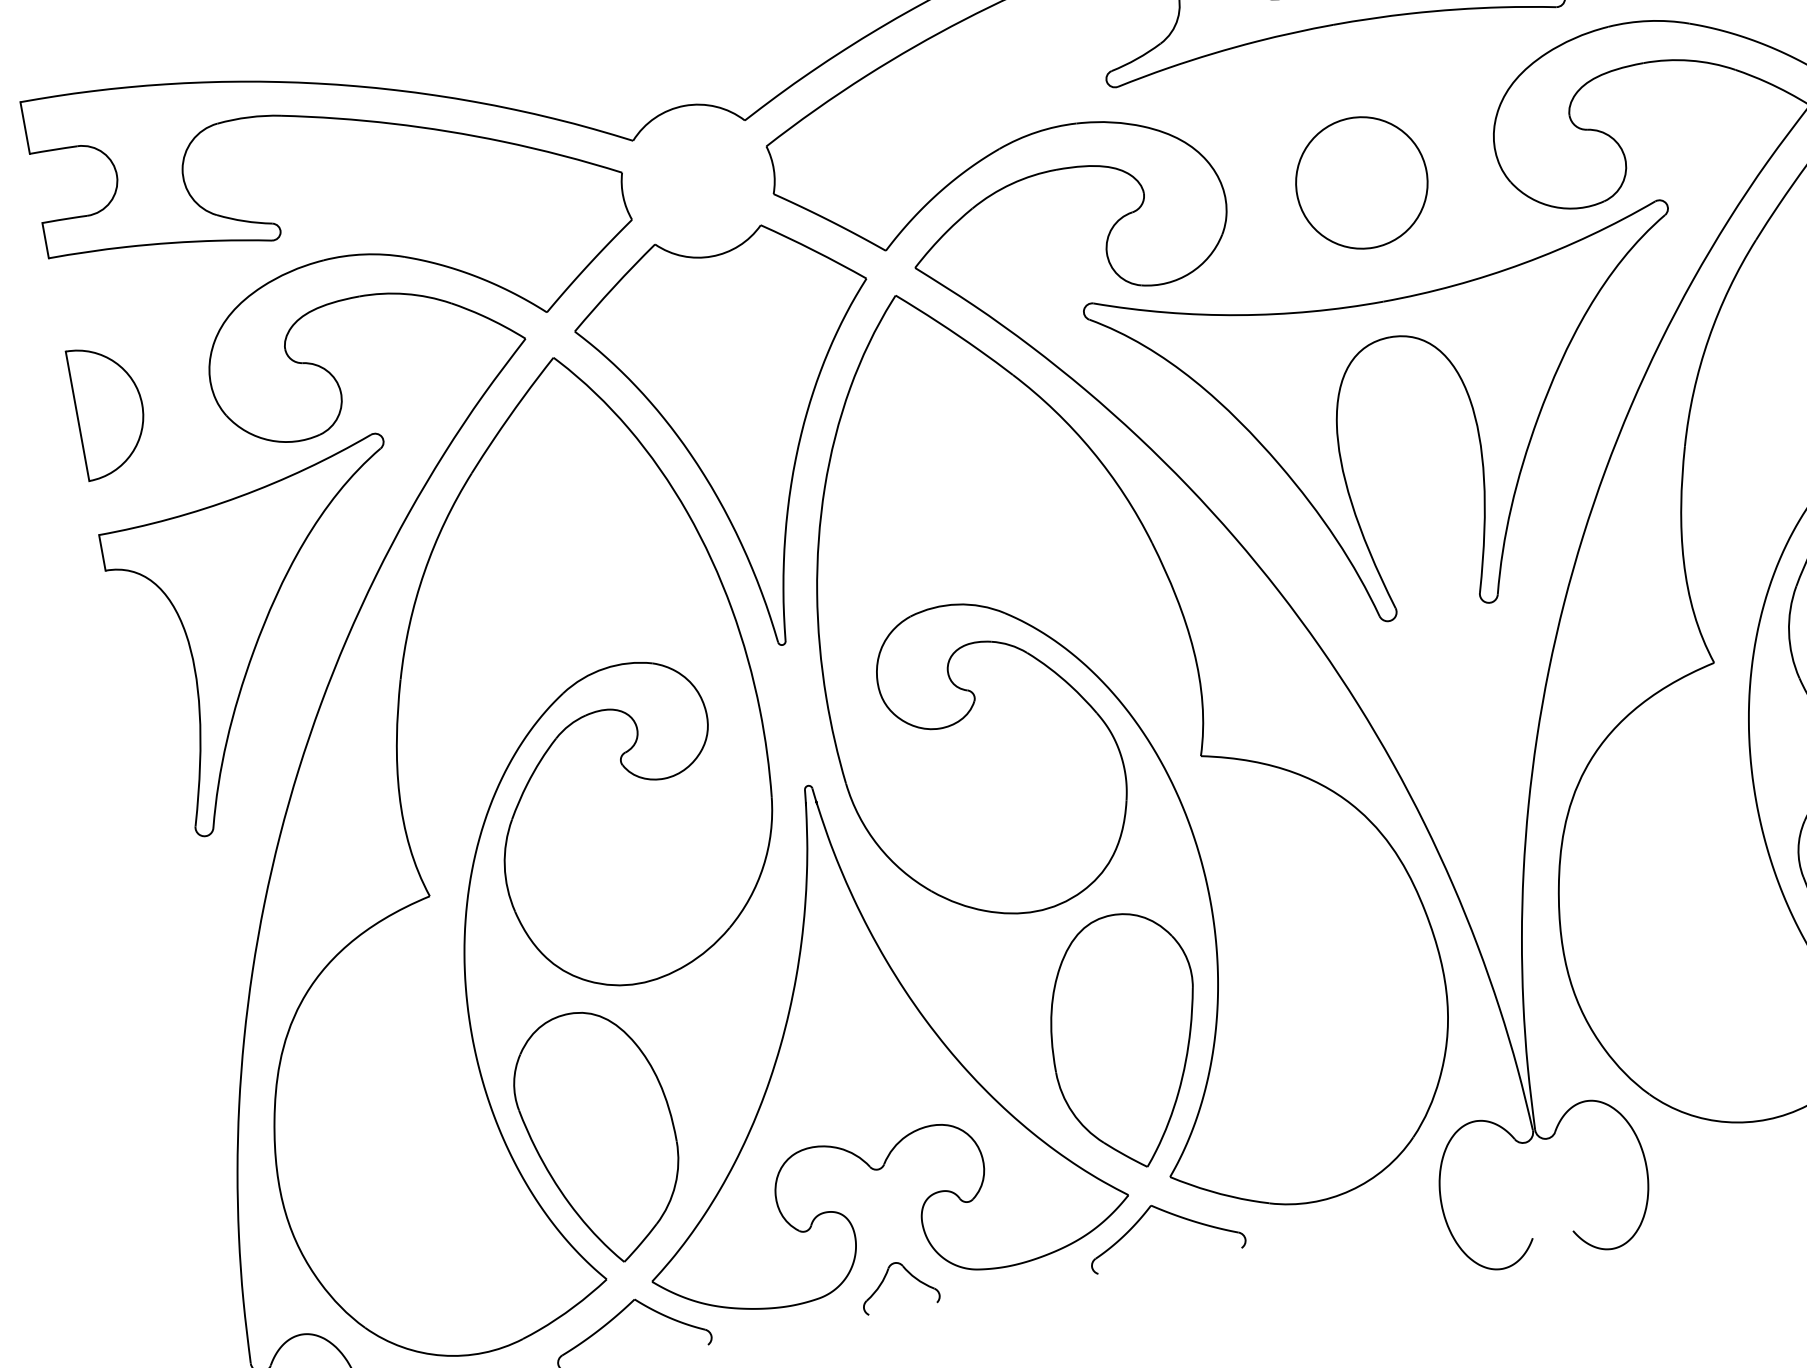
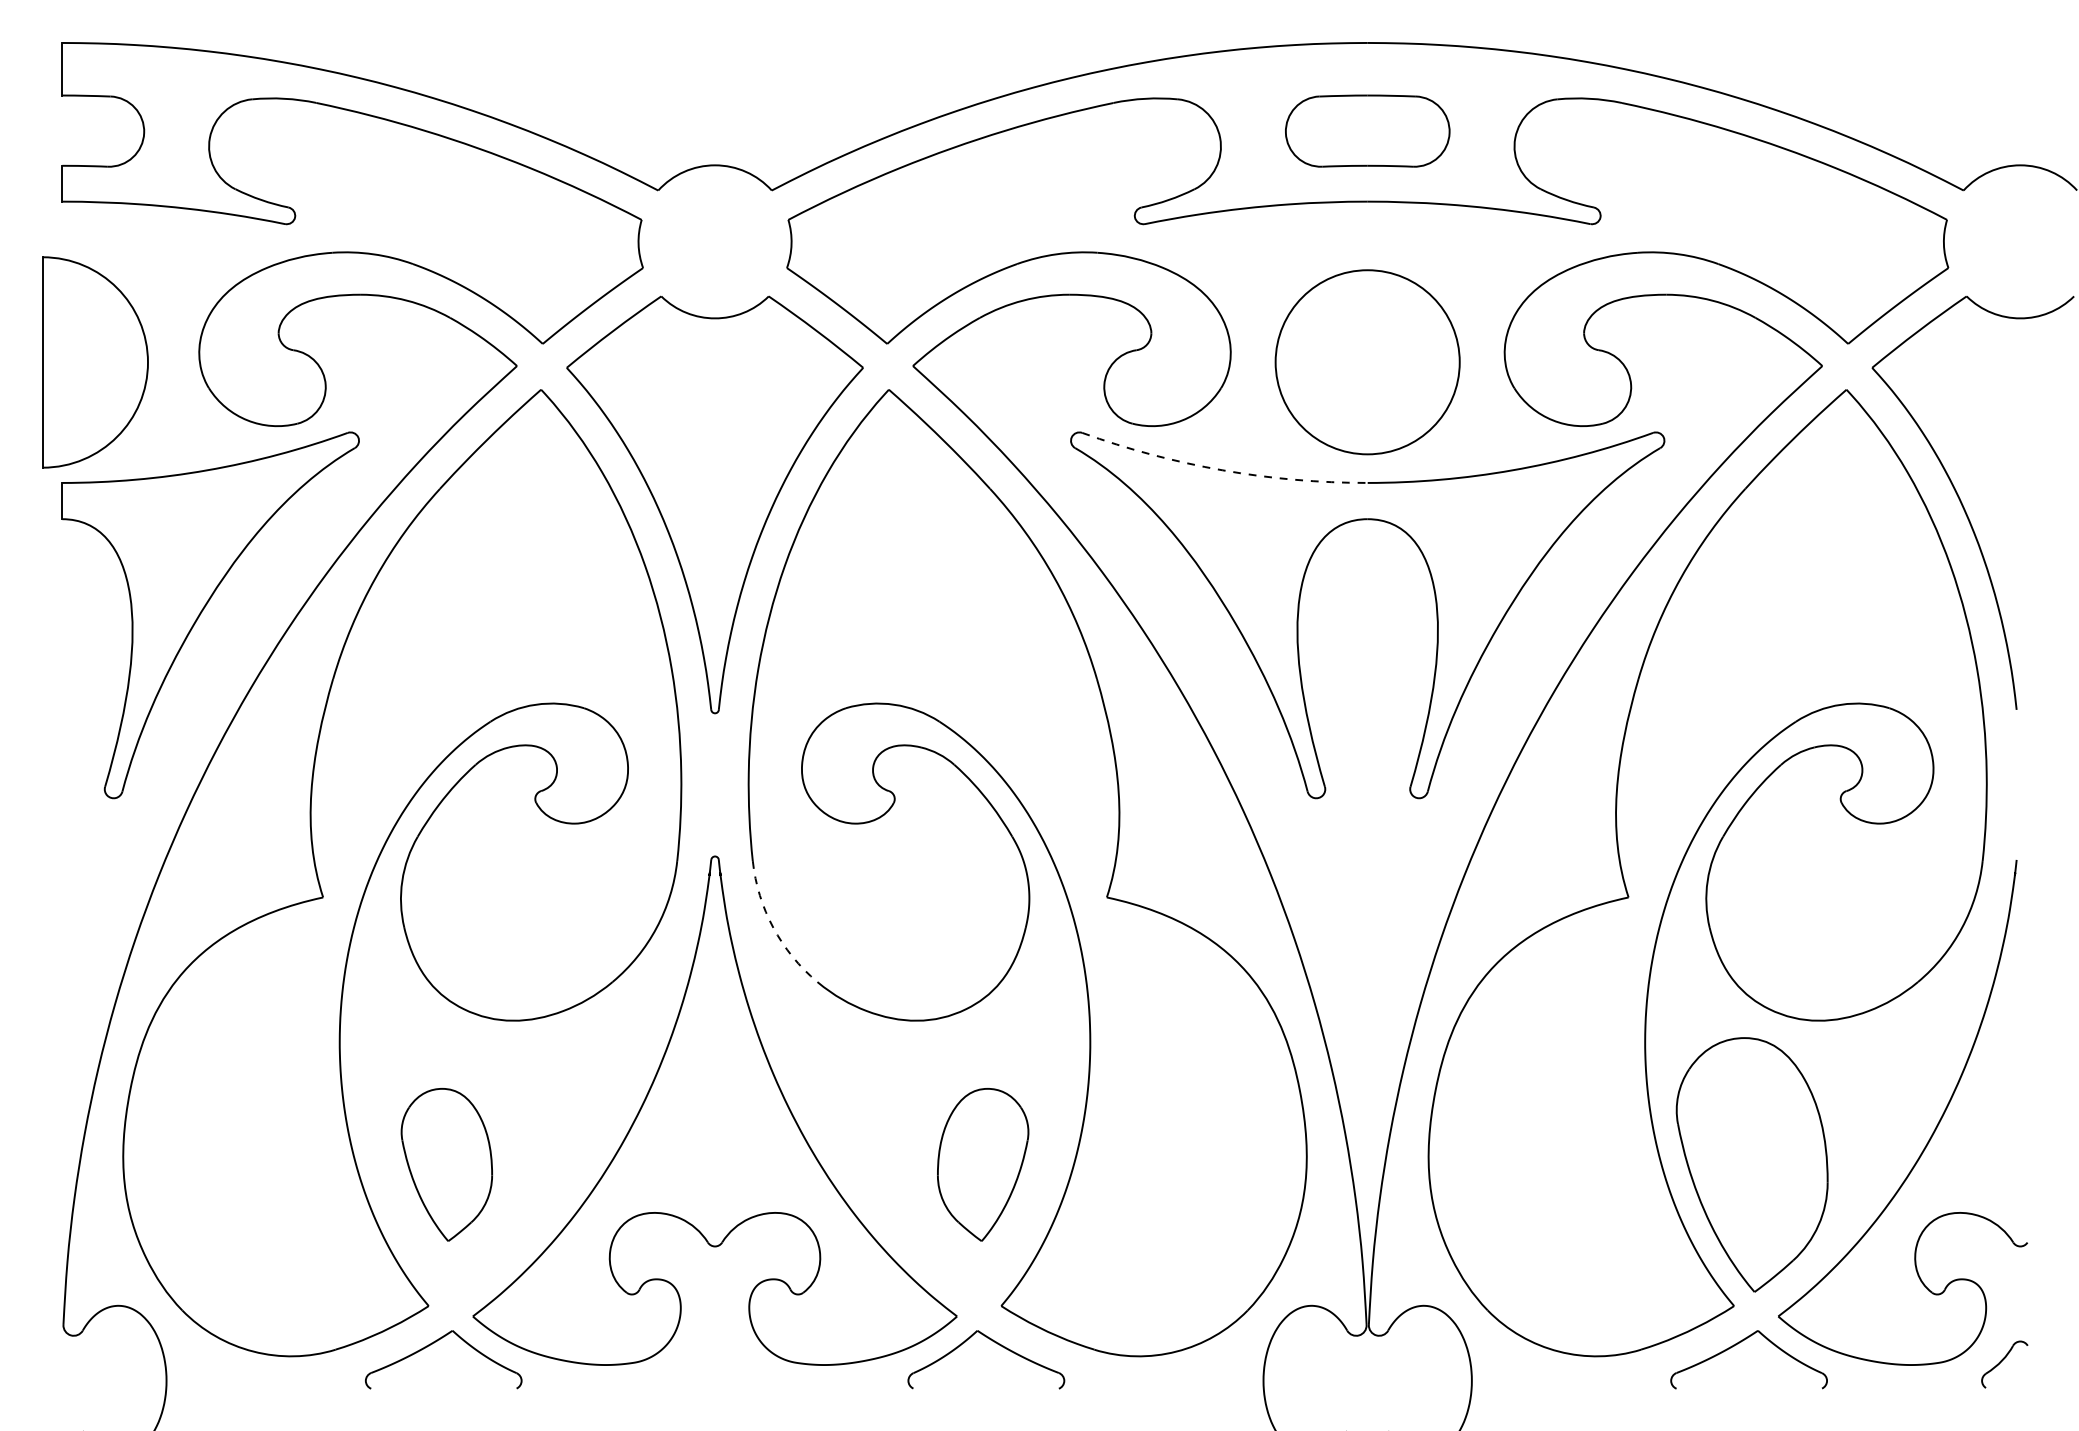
circle: (1361, 183) -> (1367, 362), size x1.4
arc: (1238, 315) -> (1222, 470), solid -> dashed
part: (109, 409) -> (94, 361), size x1.6
arc: (878, 845) -> (773, 927), solid -> dashed
part: (1126, 1041) -> (982, 1164), size x0.6
part: (598, 1136) -> (446, 1164), size x0.6
part: (885, 1277) -> (703, 1354), removed

